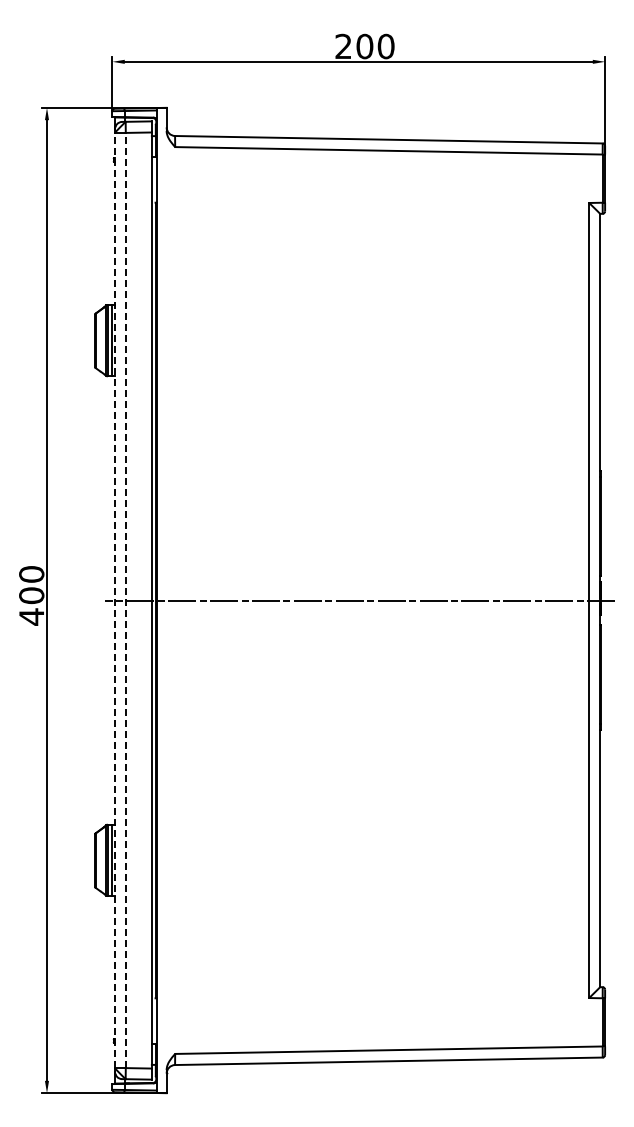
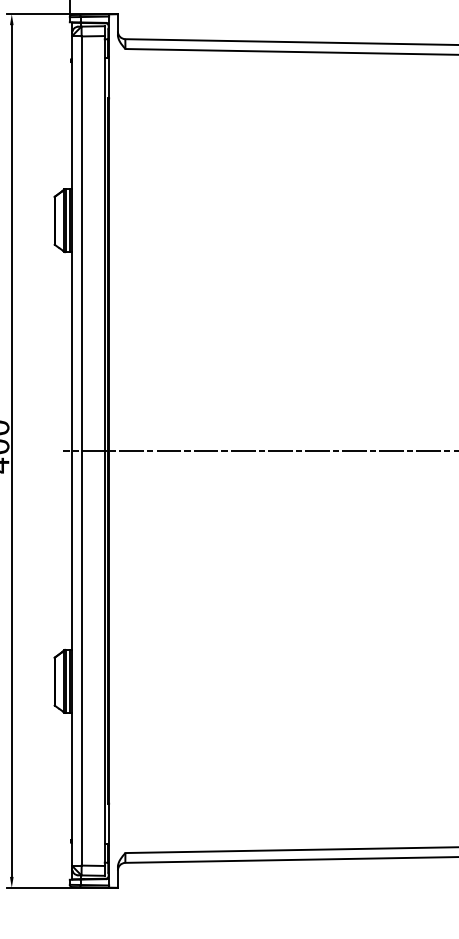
line: (114, 600) -> (71, 451), dashed -> solid
line: (125, 600) -> (81, 451), dashed -> solid

